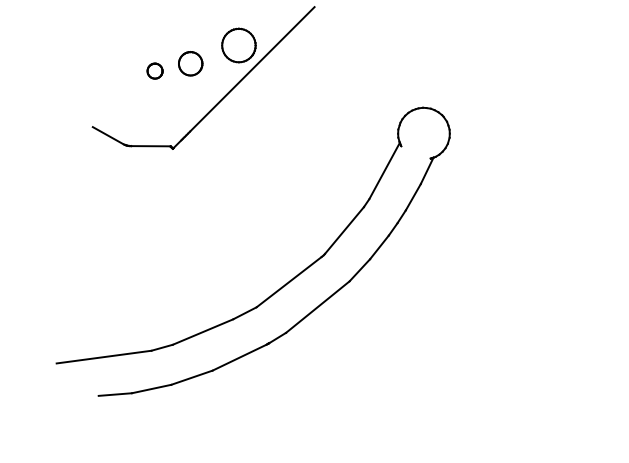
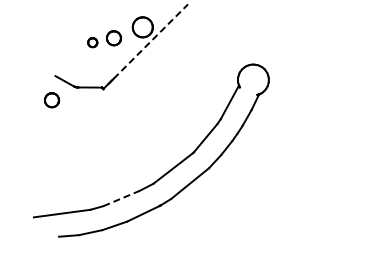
line: (251, 69) -> (150, 41), solid -> dashed
part: (87, 167) -> (52, 100), added
line: (203, 331) -> (121, 198), solid -> dashed

